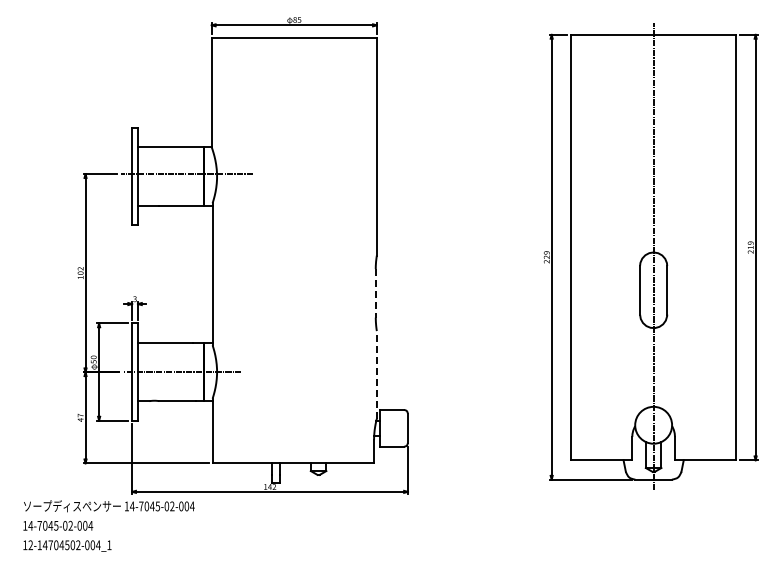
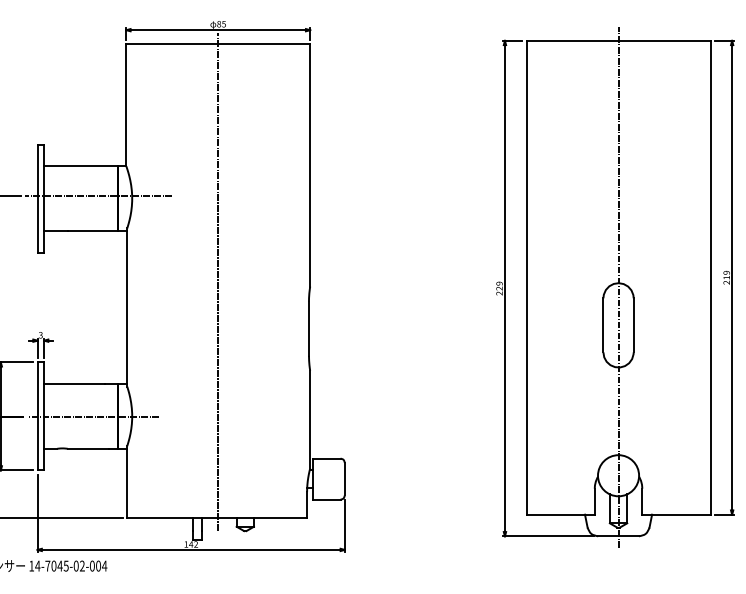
line: (294, 251) -> (218, 282), added
line: (375, 293) -> (308, 328), dashed -> solid
line: (376, 374) -> (309, 419), dashed -> solid

